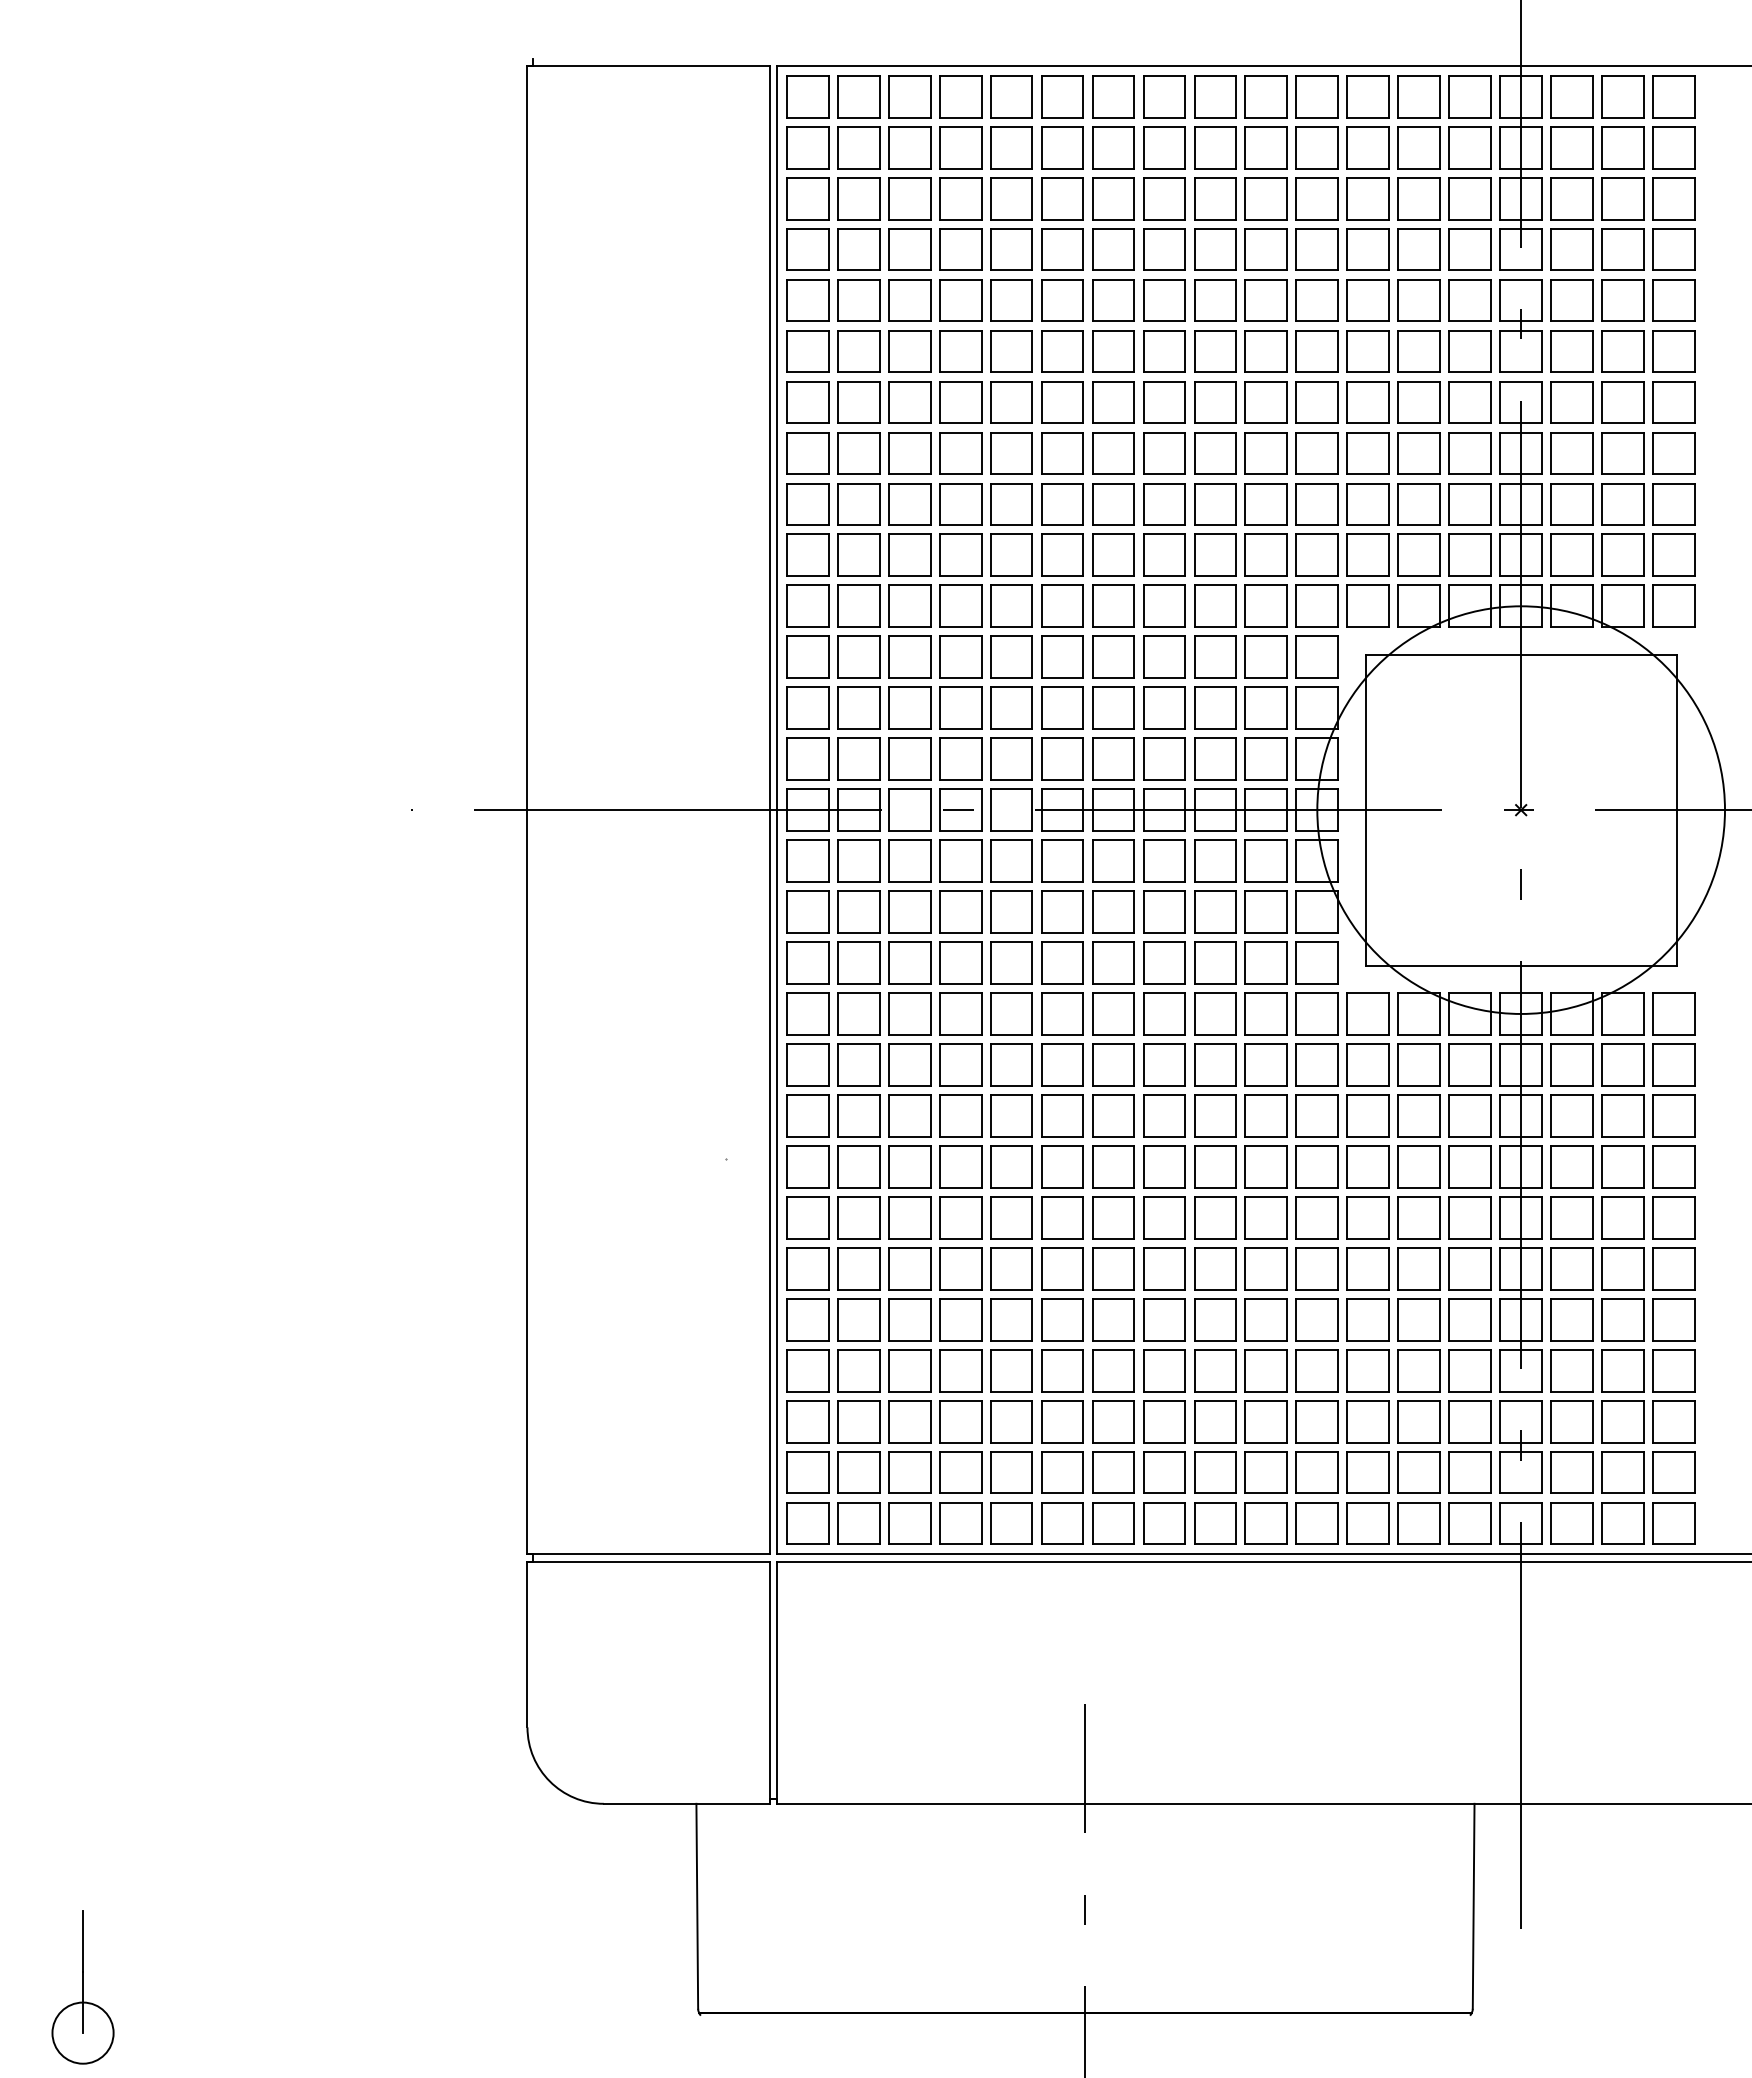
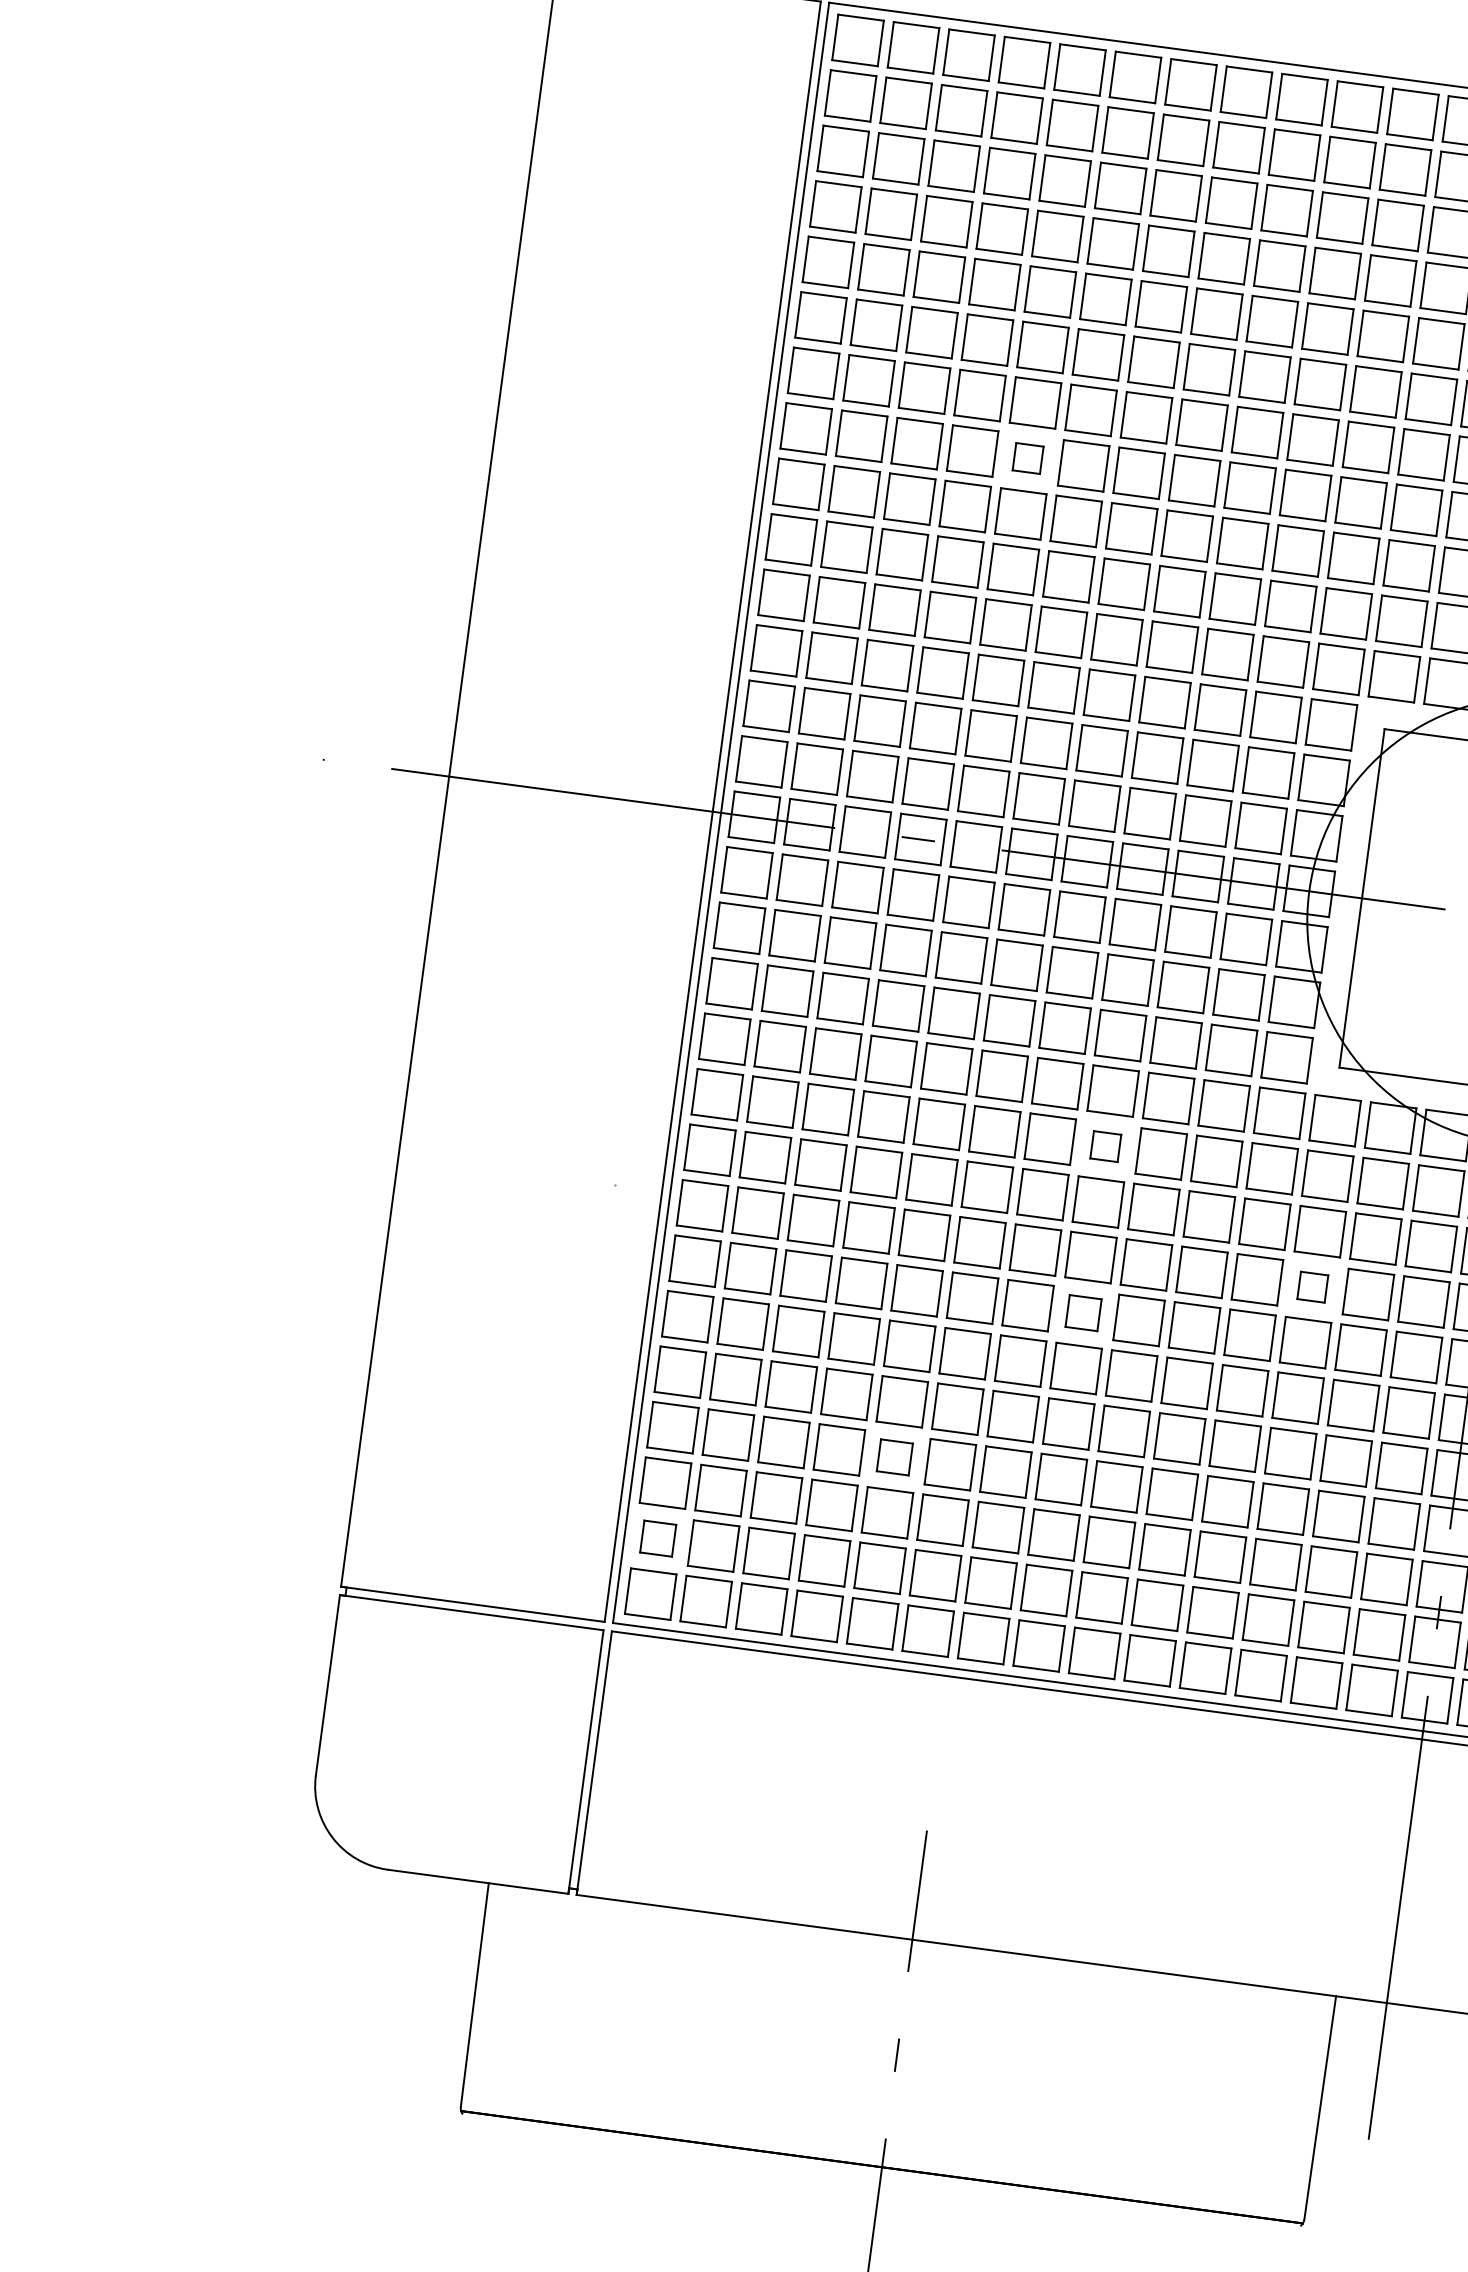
part: (1011, 453) -> (1028, 458), size x0.6
part: (1164, 1064) -> (1105, 1146), size x0.6
part: (1367, 1166) -> (1312, 1286), size x0.6
part: (1164, 1217) -> (1083, 1312), size x0.7
part: (1011, 1370) -> (894, 1457), size x0.7
part: (807, 1472) -> (657, 1538), size x0.7

